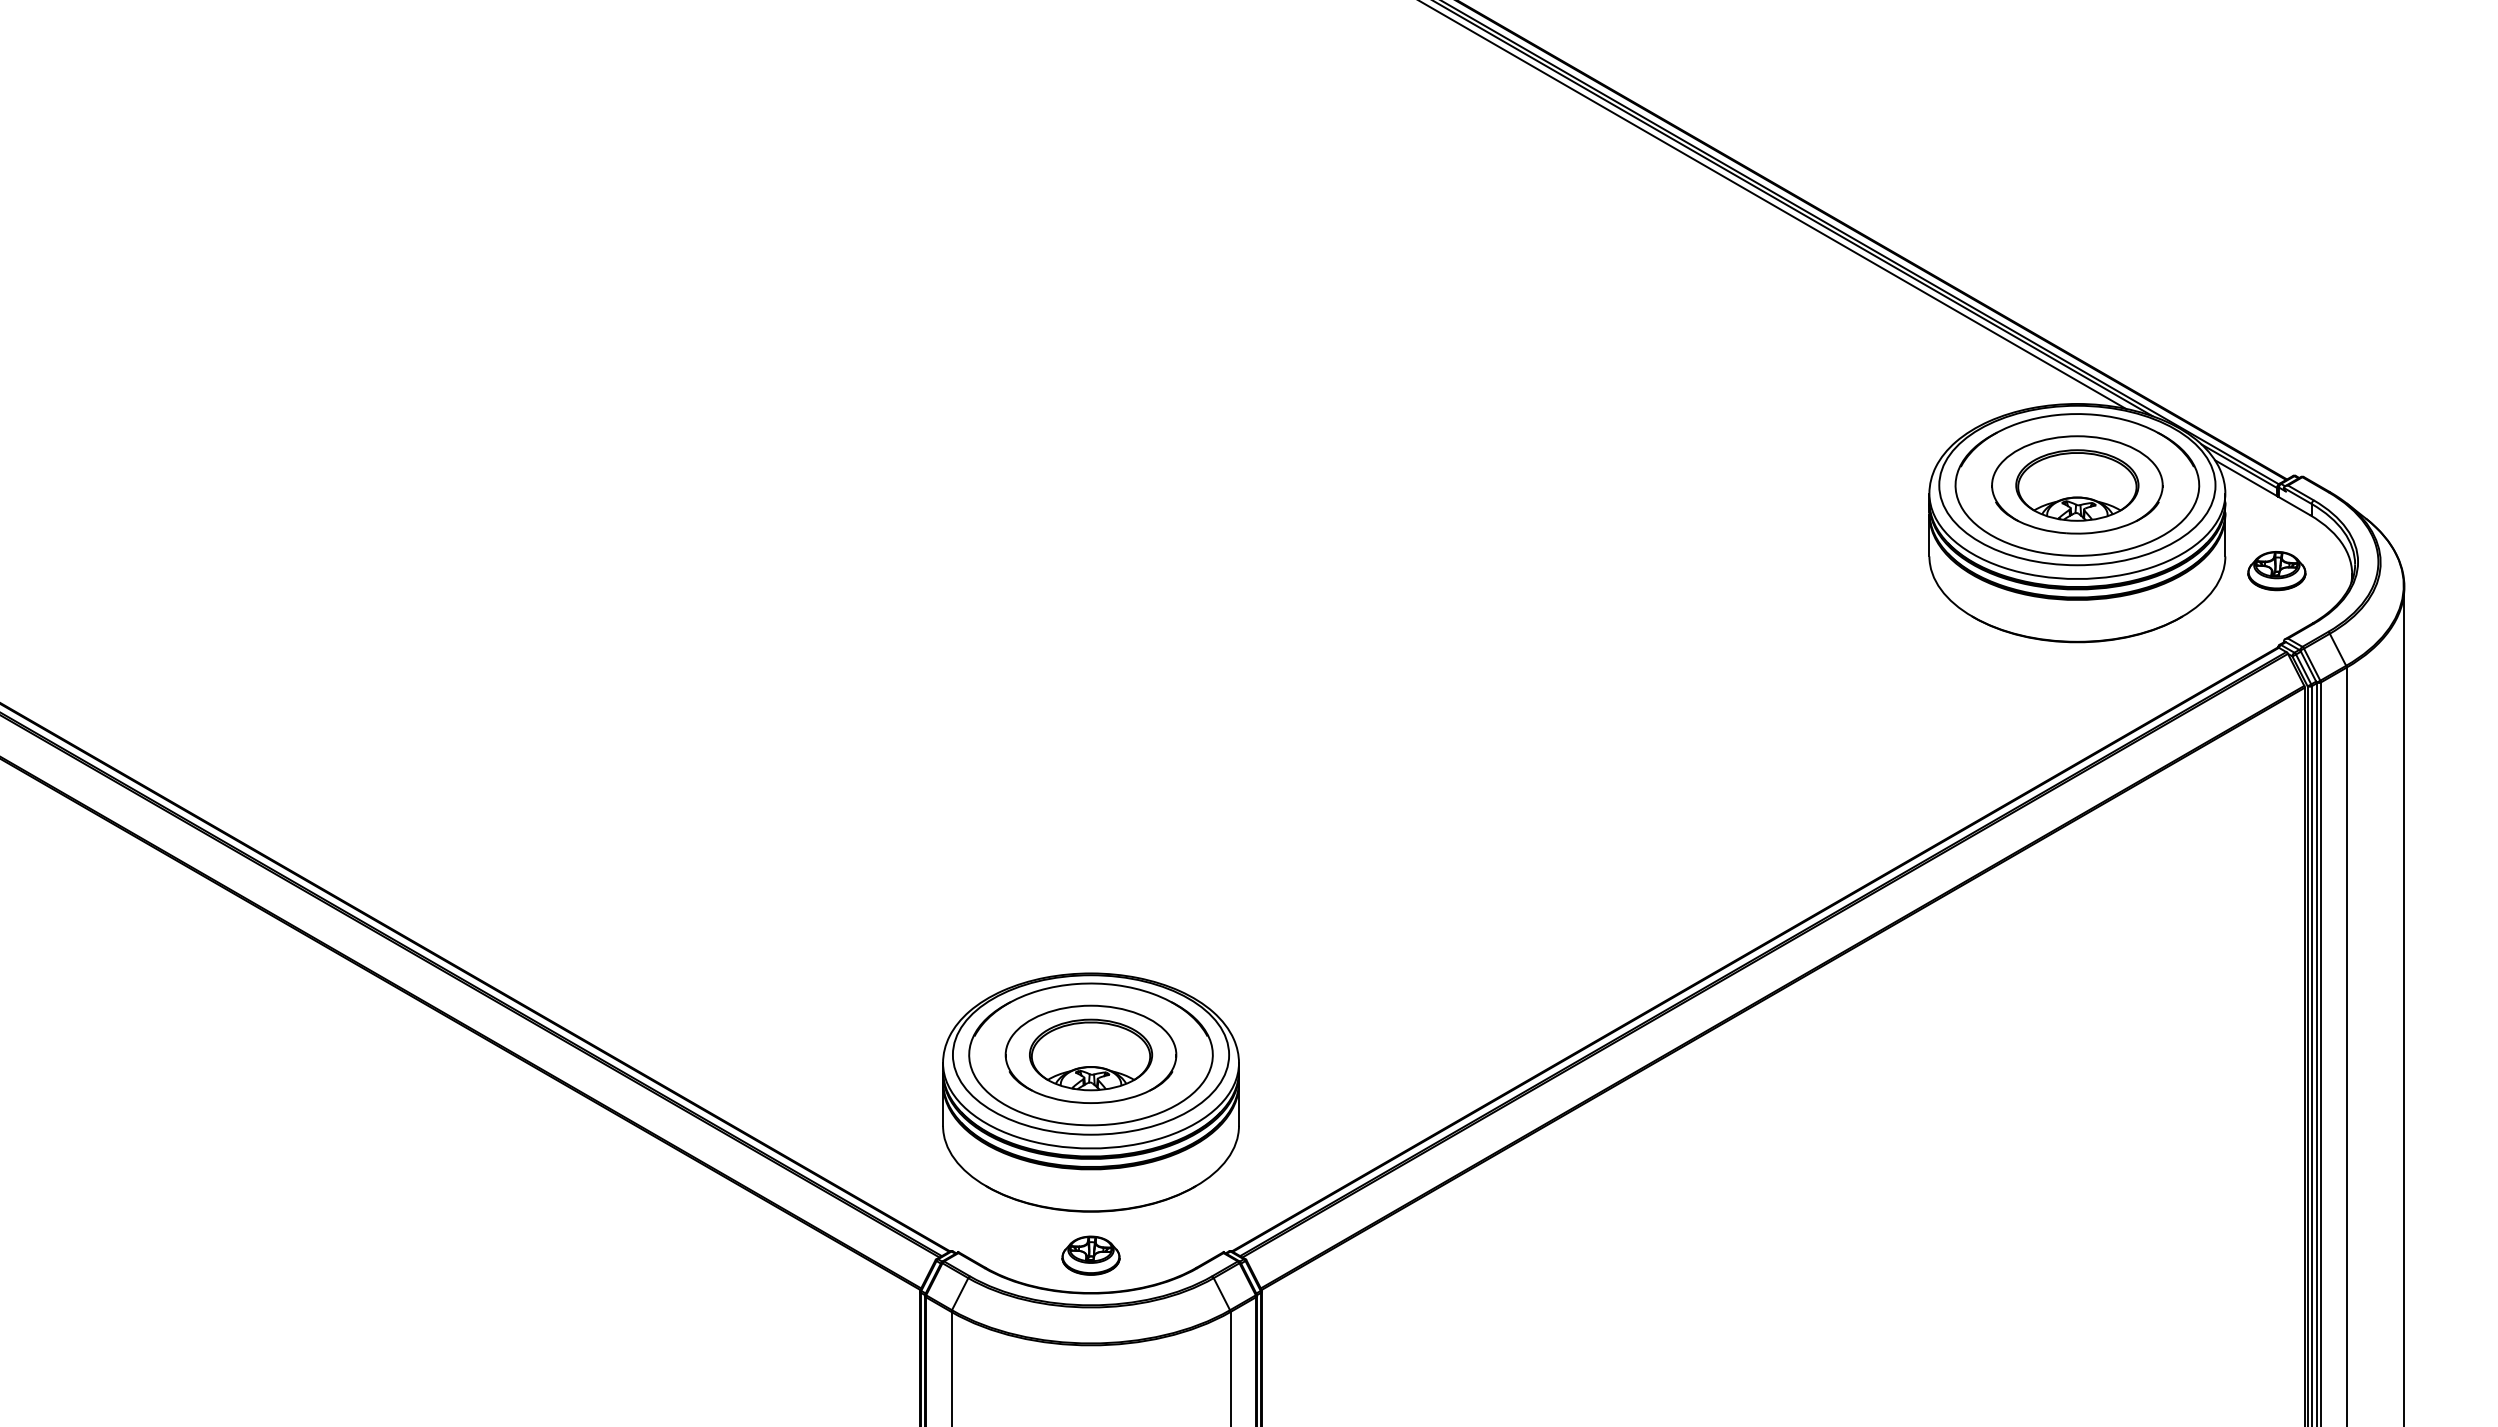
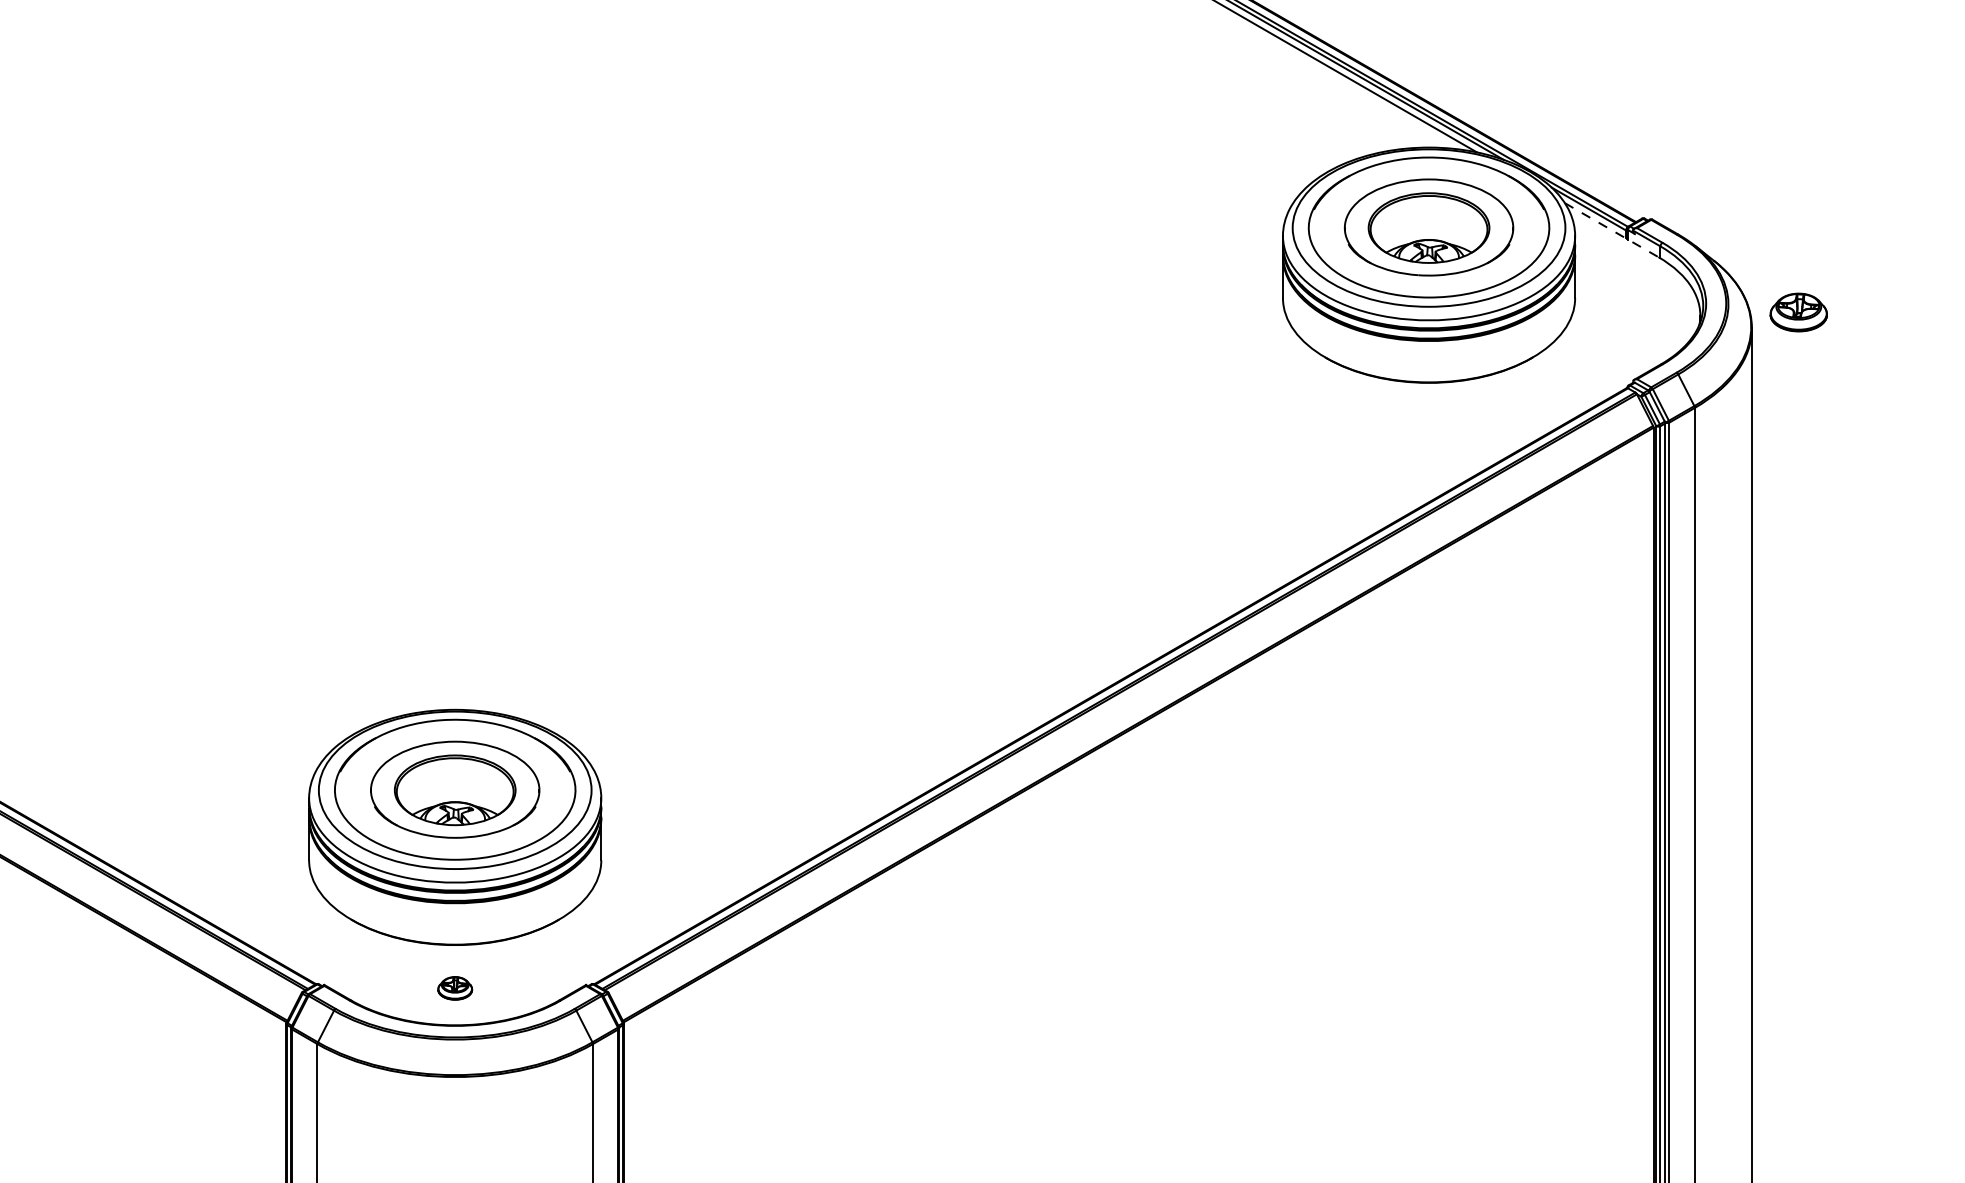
line: (2262, 487) -> (1611, 230), solid -> dashed
part: (2276, 571) -> (1798, 312), moved
part: (1090, 1255) -> (454, 988), size x0.6

